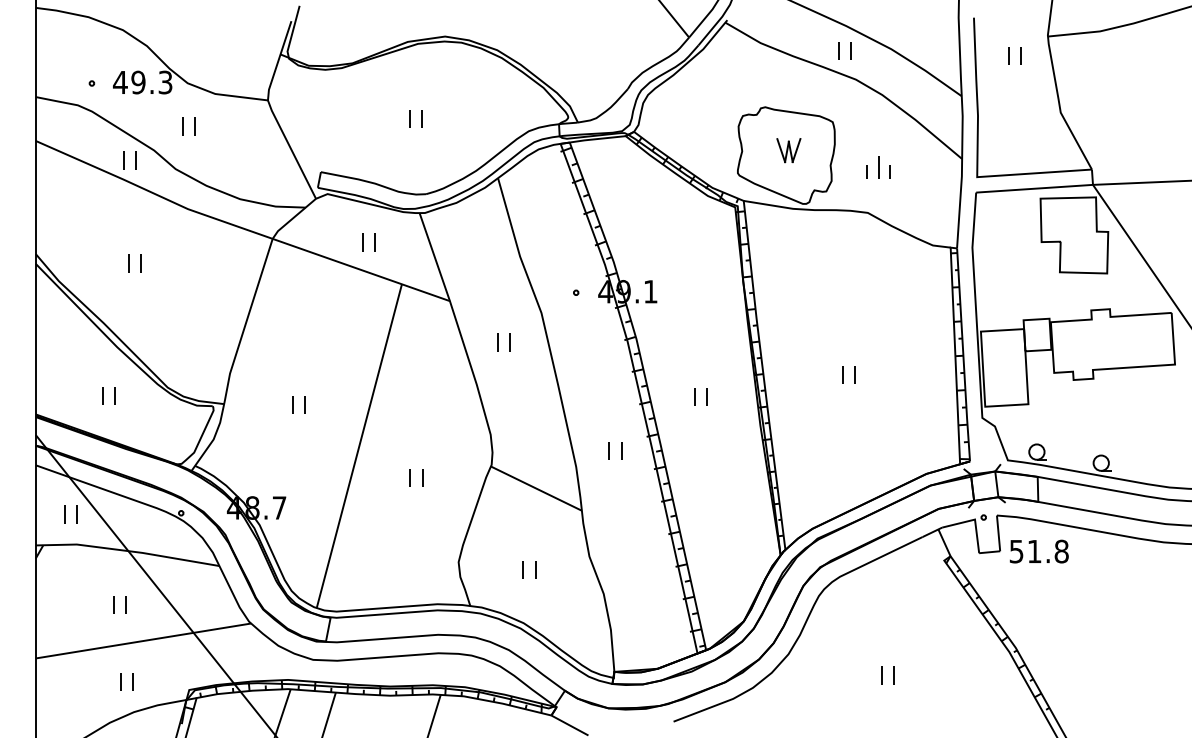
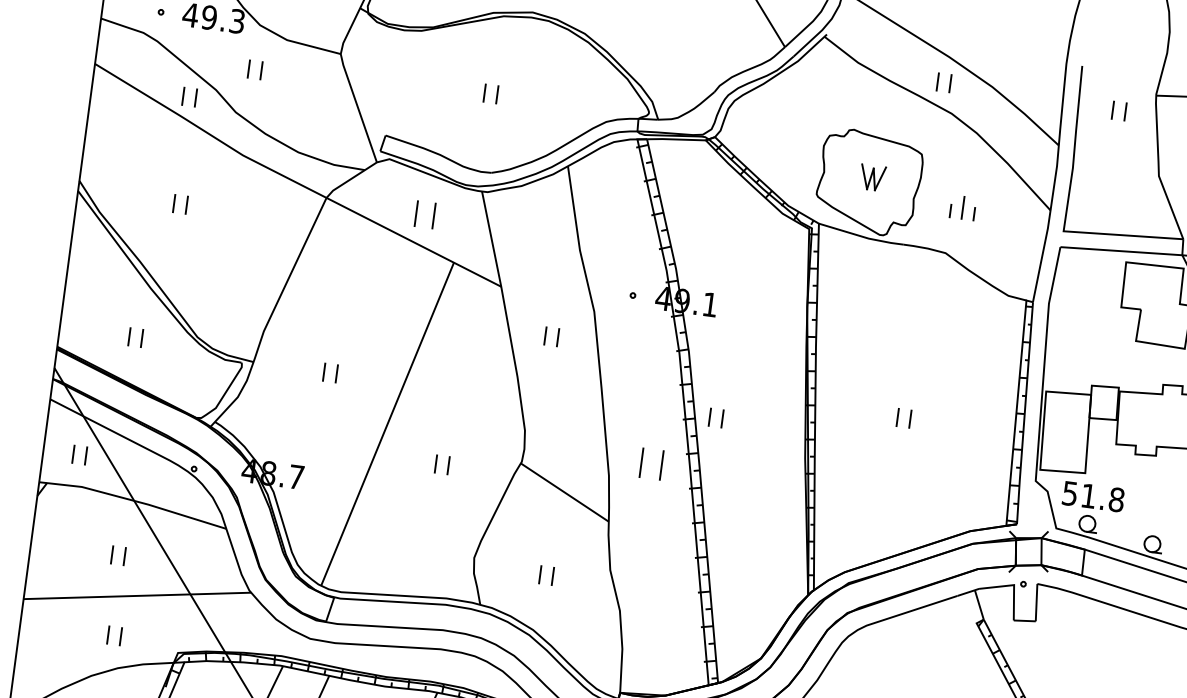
part: (368, 242) -> (425, 214), size x1.4
part: (700, 396) -> (715, 417), moved
part: (615, 450) -> (651, 464), size x1.6
text: (1038, 551) -> (1092, 496), moved

